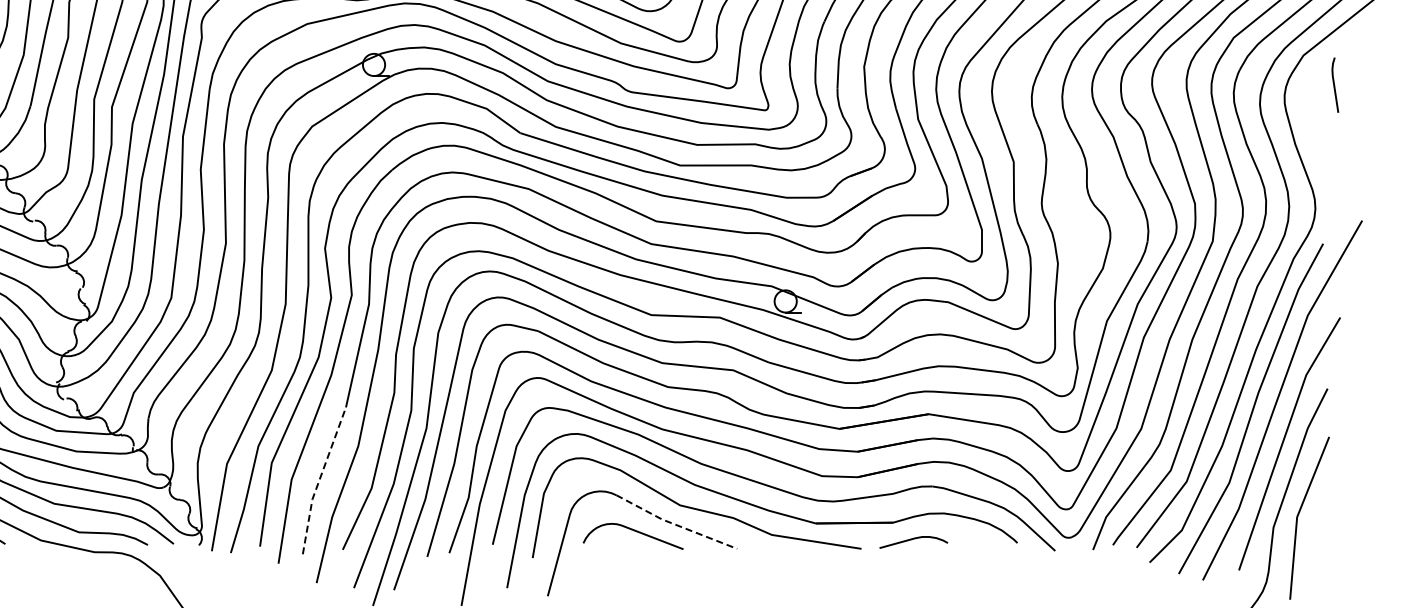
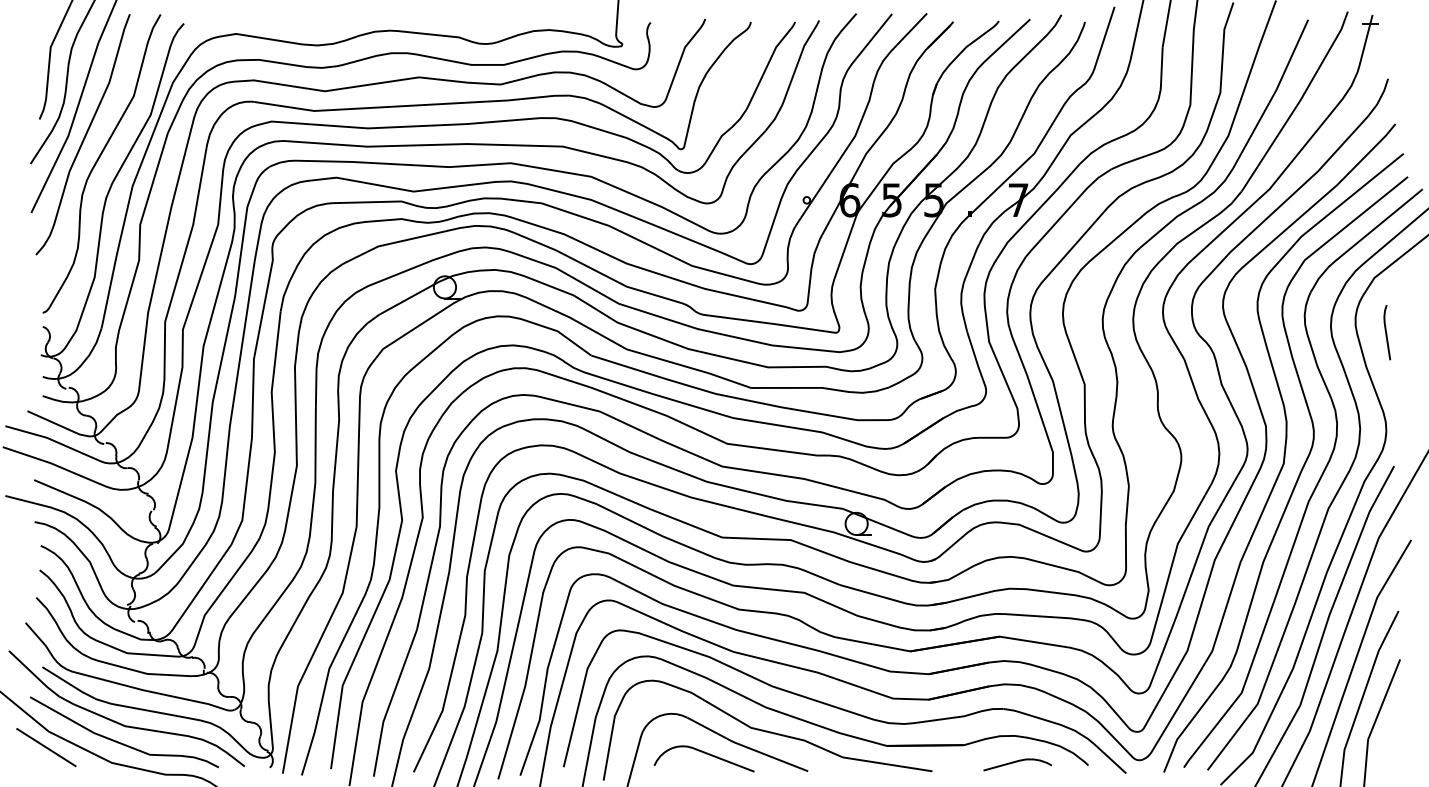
line: (1334, 85) -> (1386, 332), moved
line: (319, 480) -> (390, 702), dashed -> solid
line: (675, 525) -> (746, 747), dashed -> solid
curve: (913, 540) -> (1017, 762), moved

